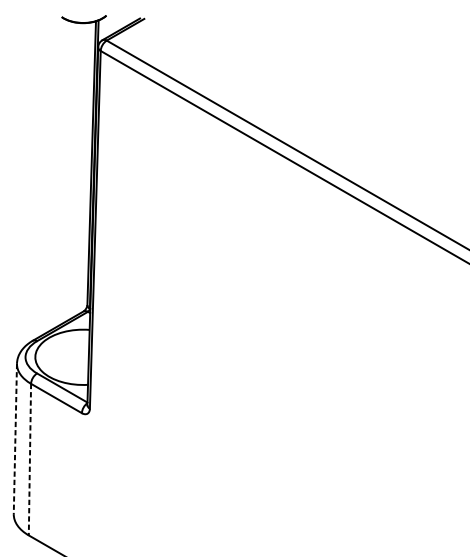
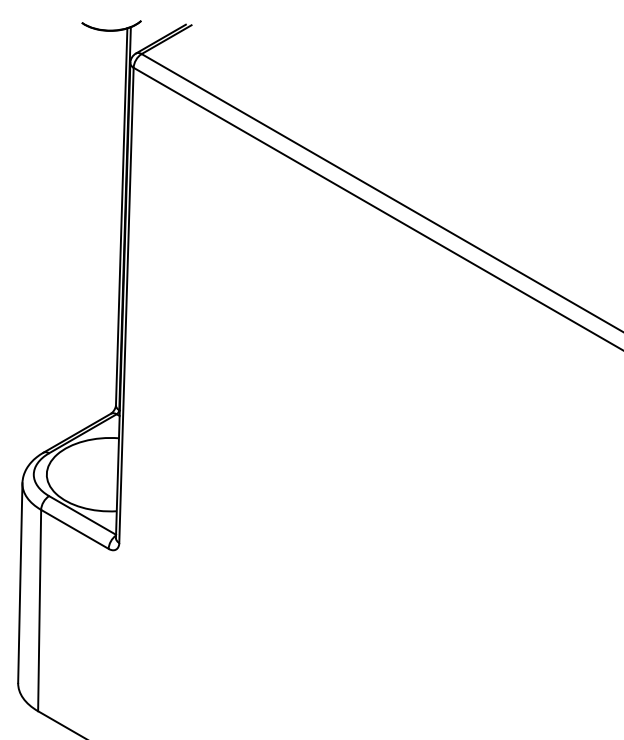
line: (15, 439) -> (20, 583), dashed -> solid
line: (29, 459) -> (39, 610), dashed -> solid

